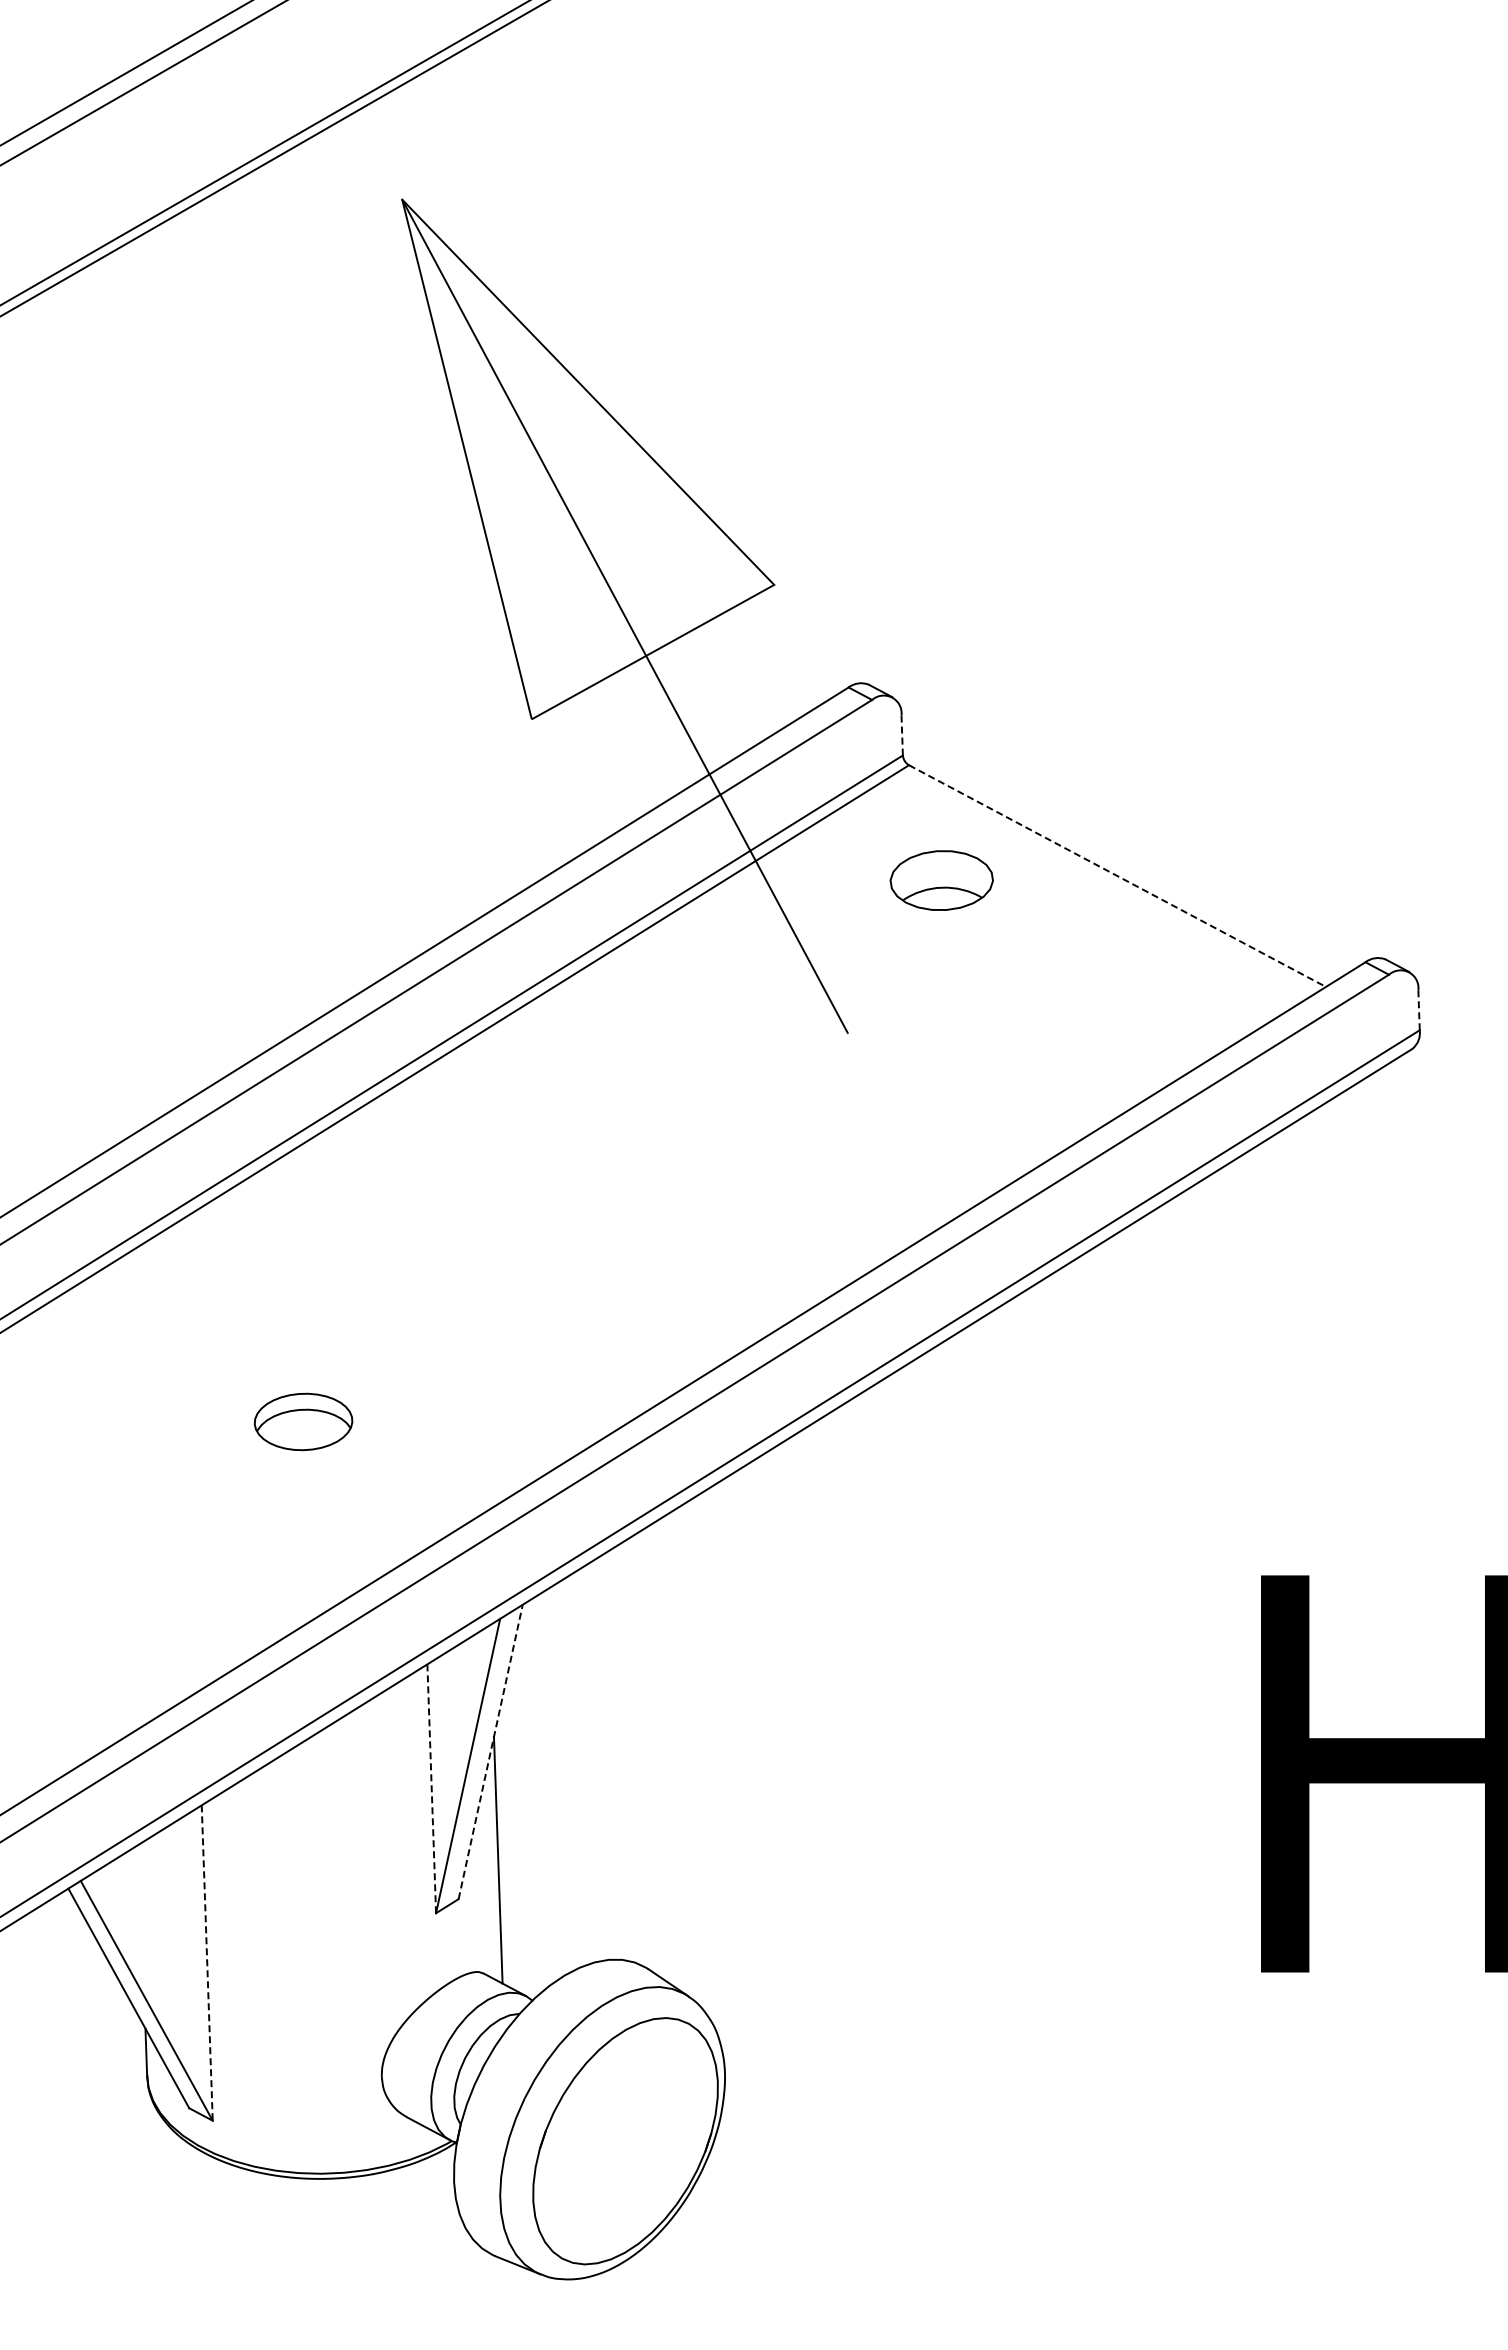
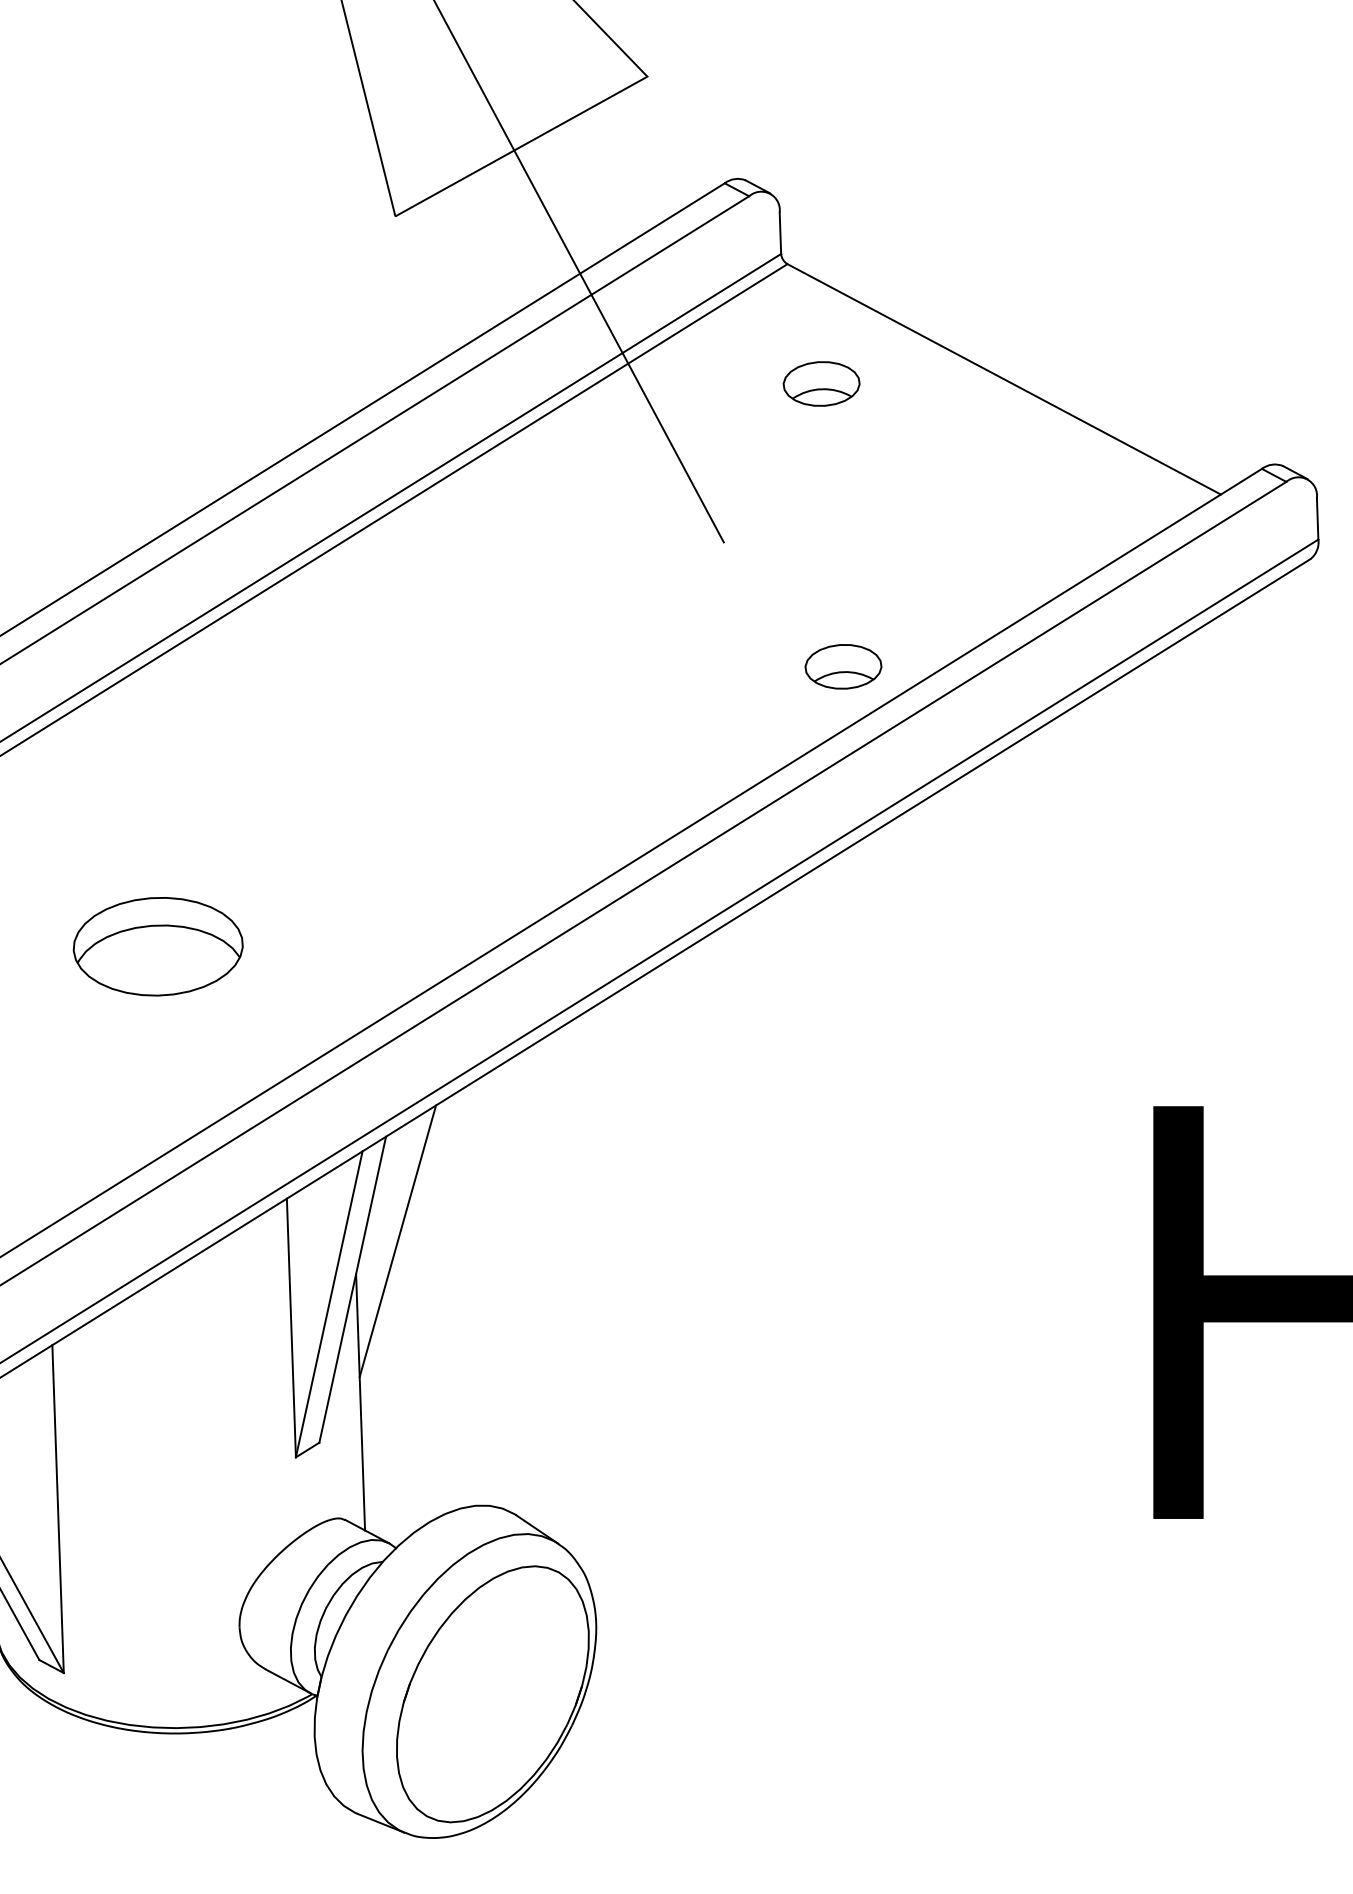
line: (902, 735) -> (780, 233), dashed -> solid
line: (1117, 876) -> (1004, 379), dashed -> solid
part: (941, 880) -> (821, 383), size x0.71
line: (1419, 1010) -> (1318, 519), dashed -> solid
part: (962, 1152) -> (843, 666), added
part: (303, 1421) -> (158, 946), size x1.67
line: (533, 1704) -> (397, 1240), added
line: (490, 1751) -> (352, 1289), dashed -> solid
line: (431, 1788) -> (291, 1327), dashed -> solid
line: (207, 1963) -> (58, 1509), dashed -> solid

